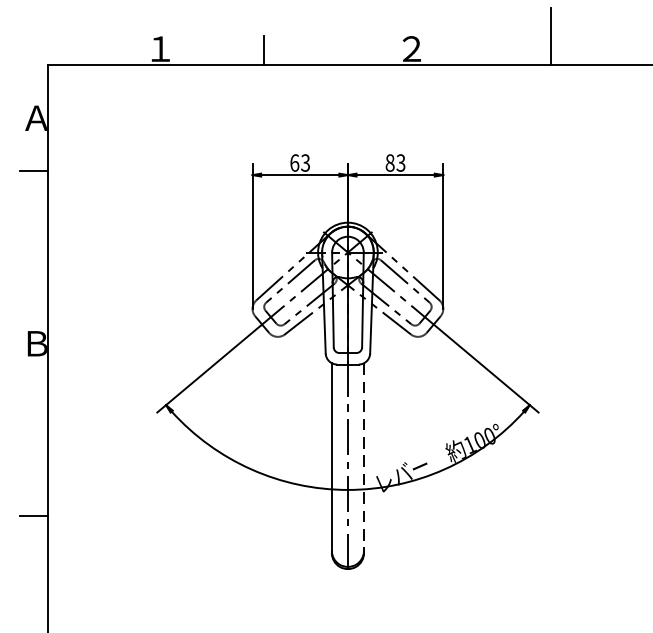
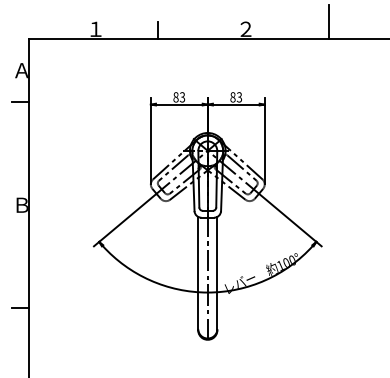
text: (293, 163) -> (175, 97), 63 -> 83
line: (364, 458) -> (217, 273), dashed -> solid

